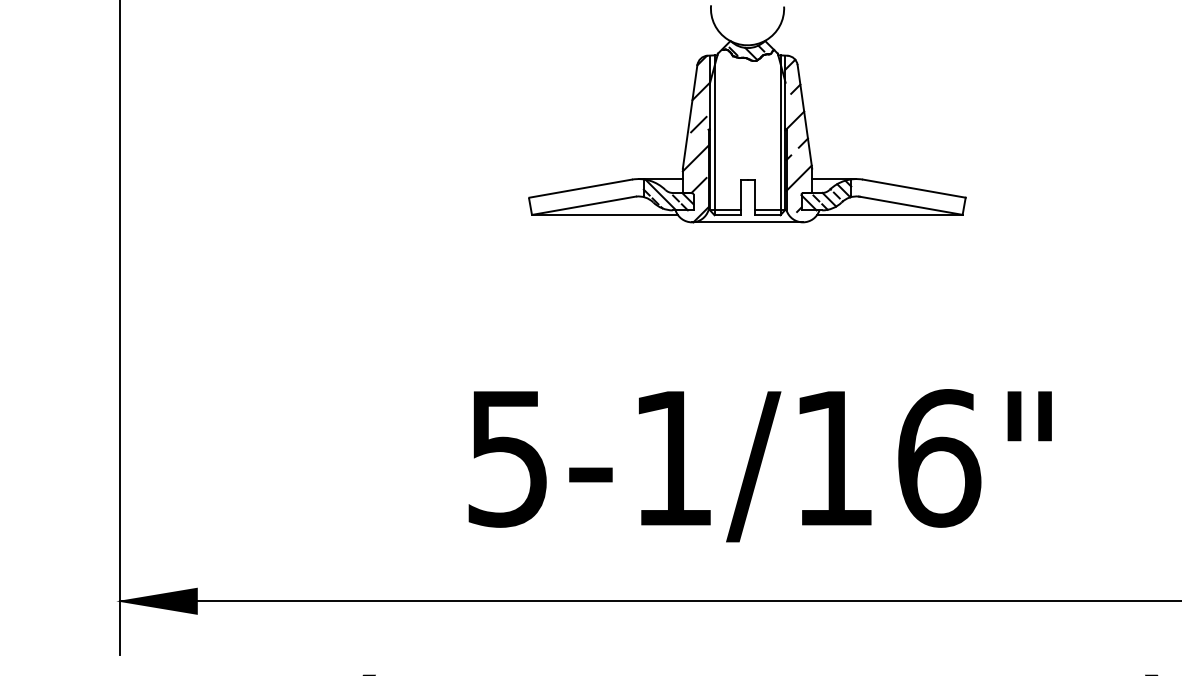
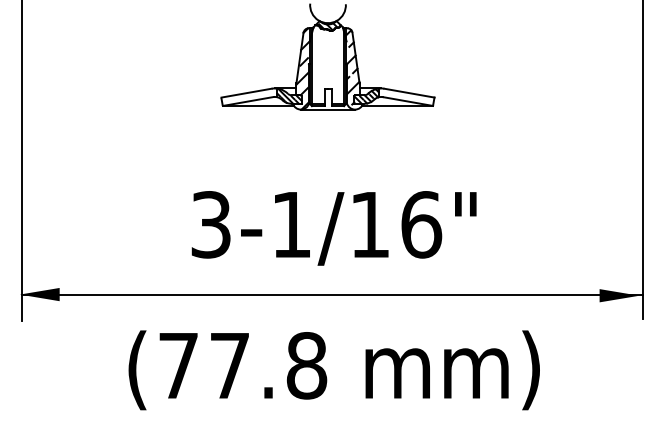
text: (508, 457) -> (211, 224), 5-1/16" -> 3-1/16"

